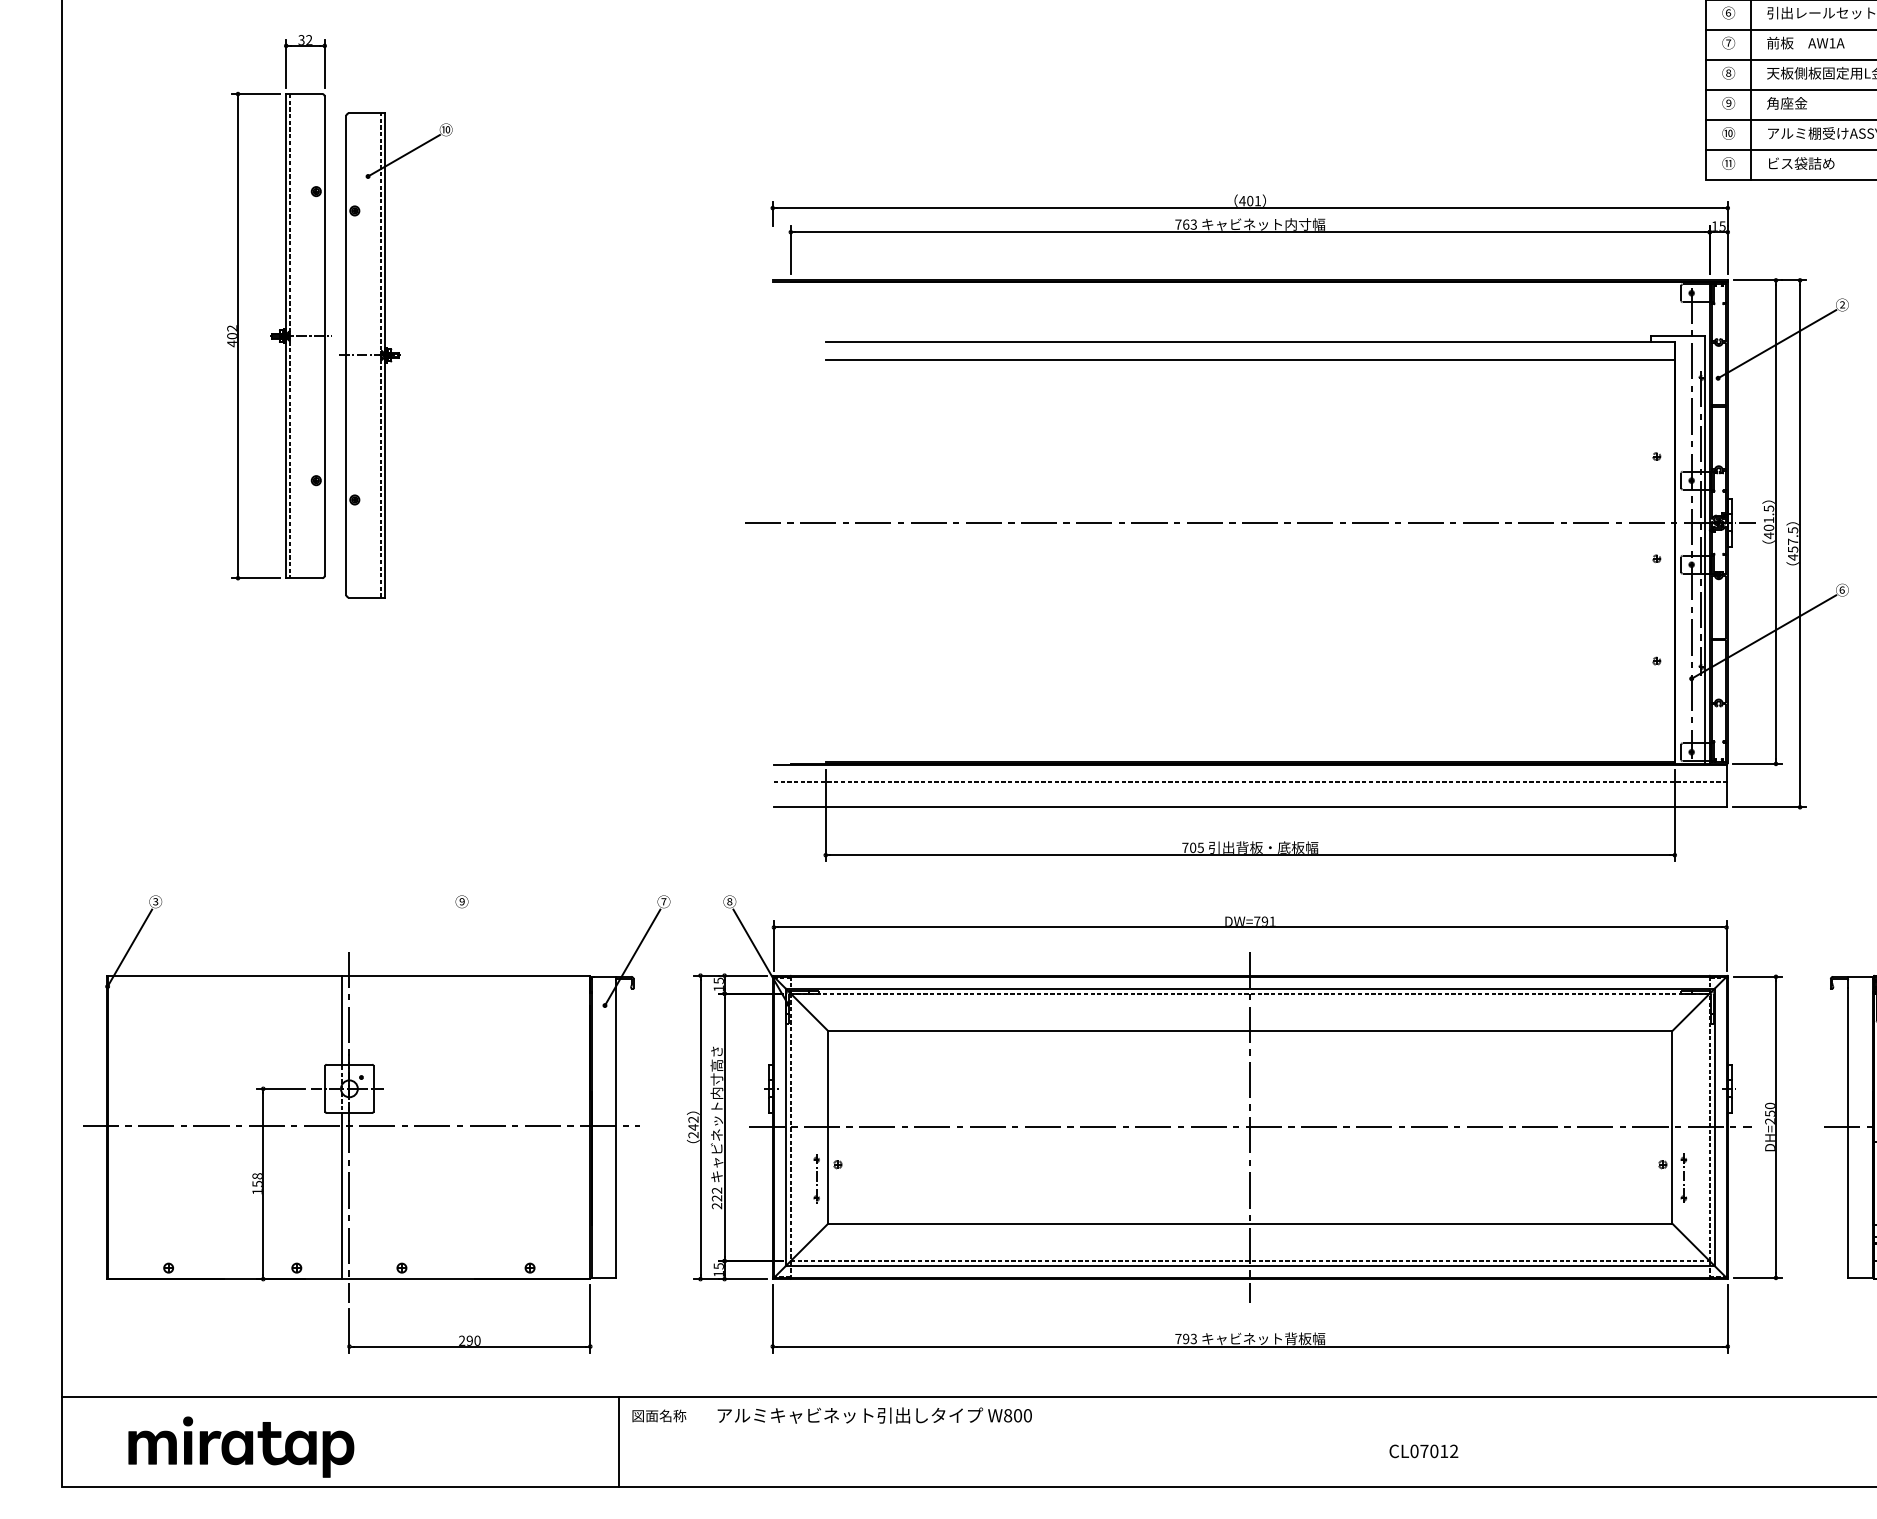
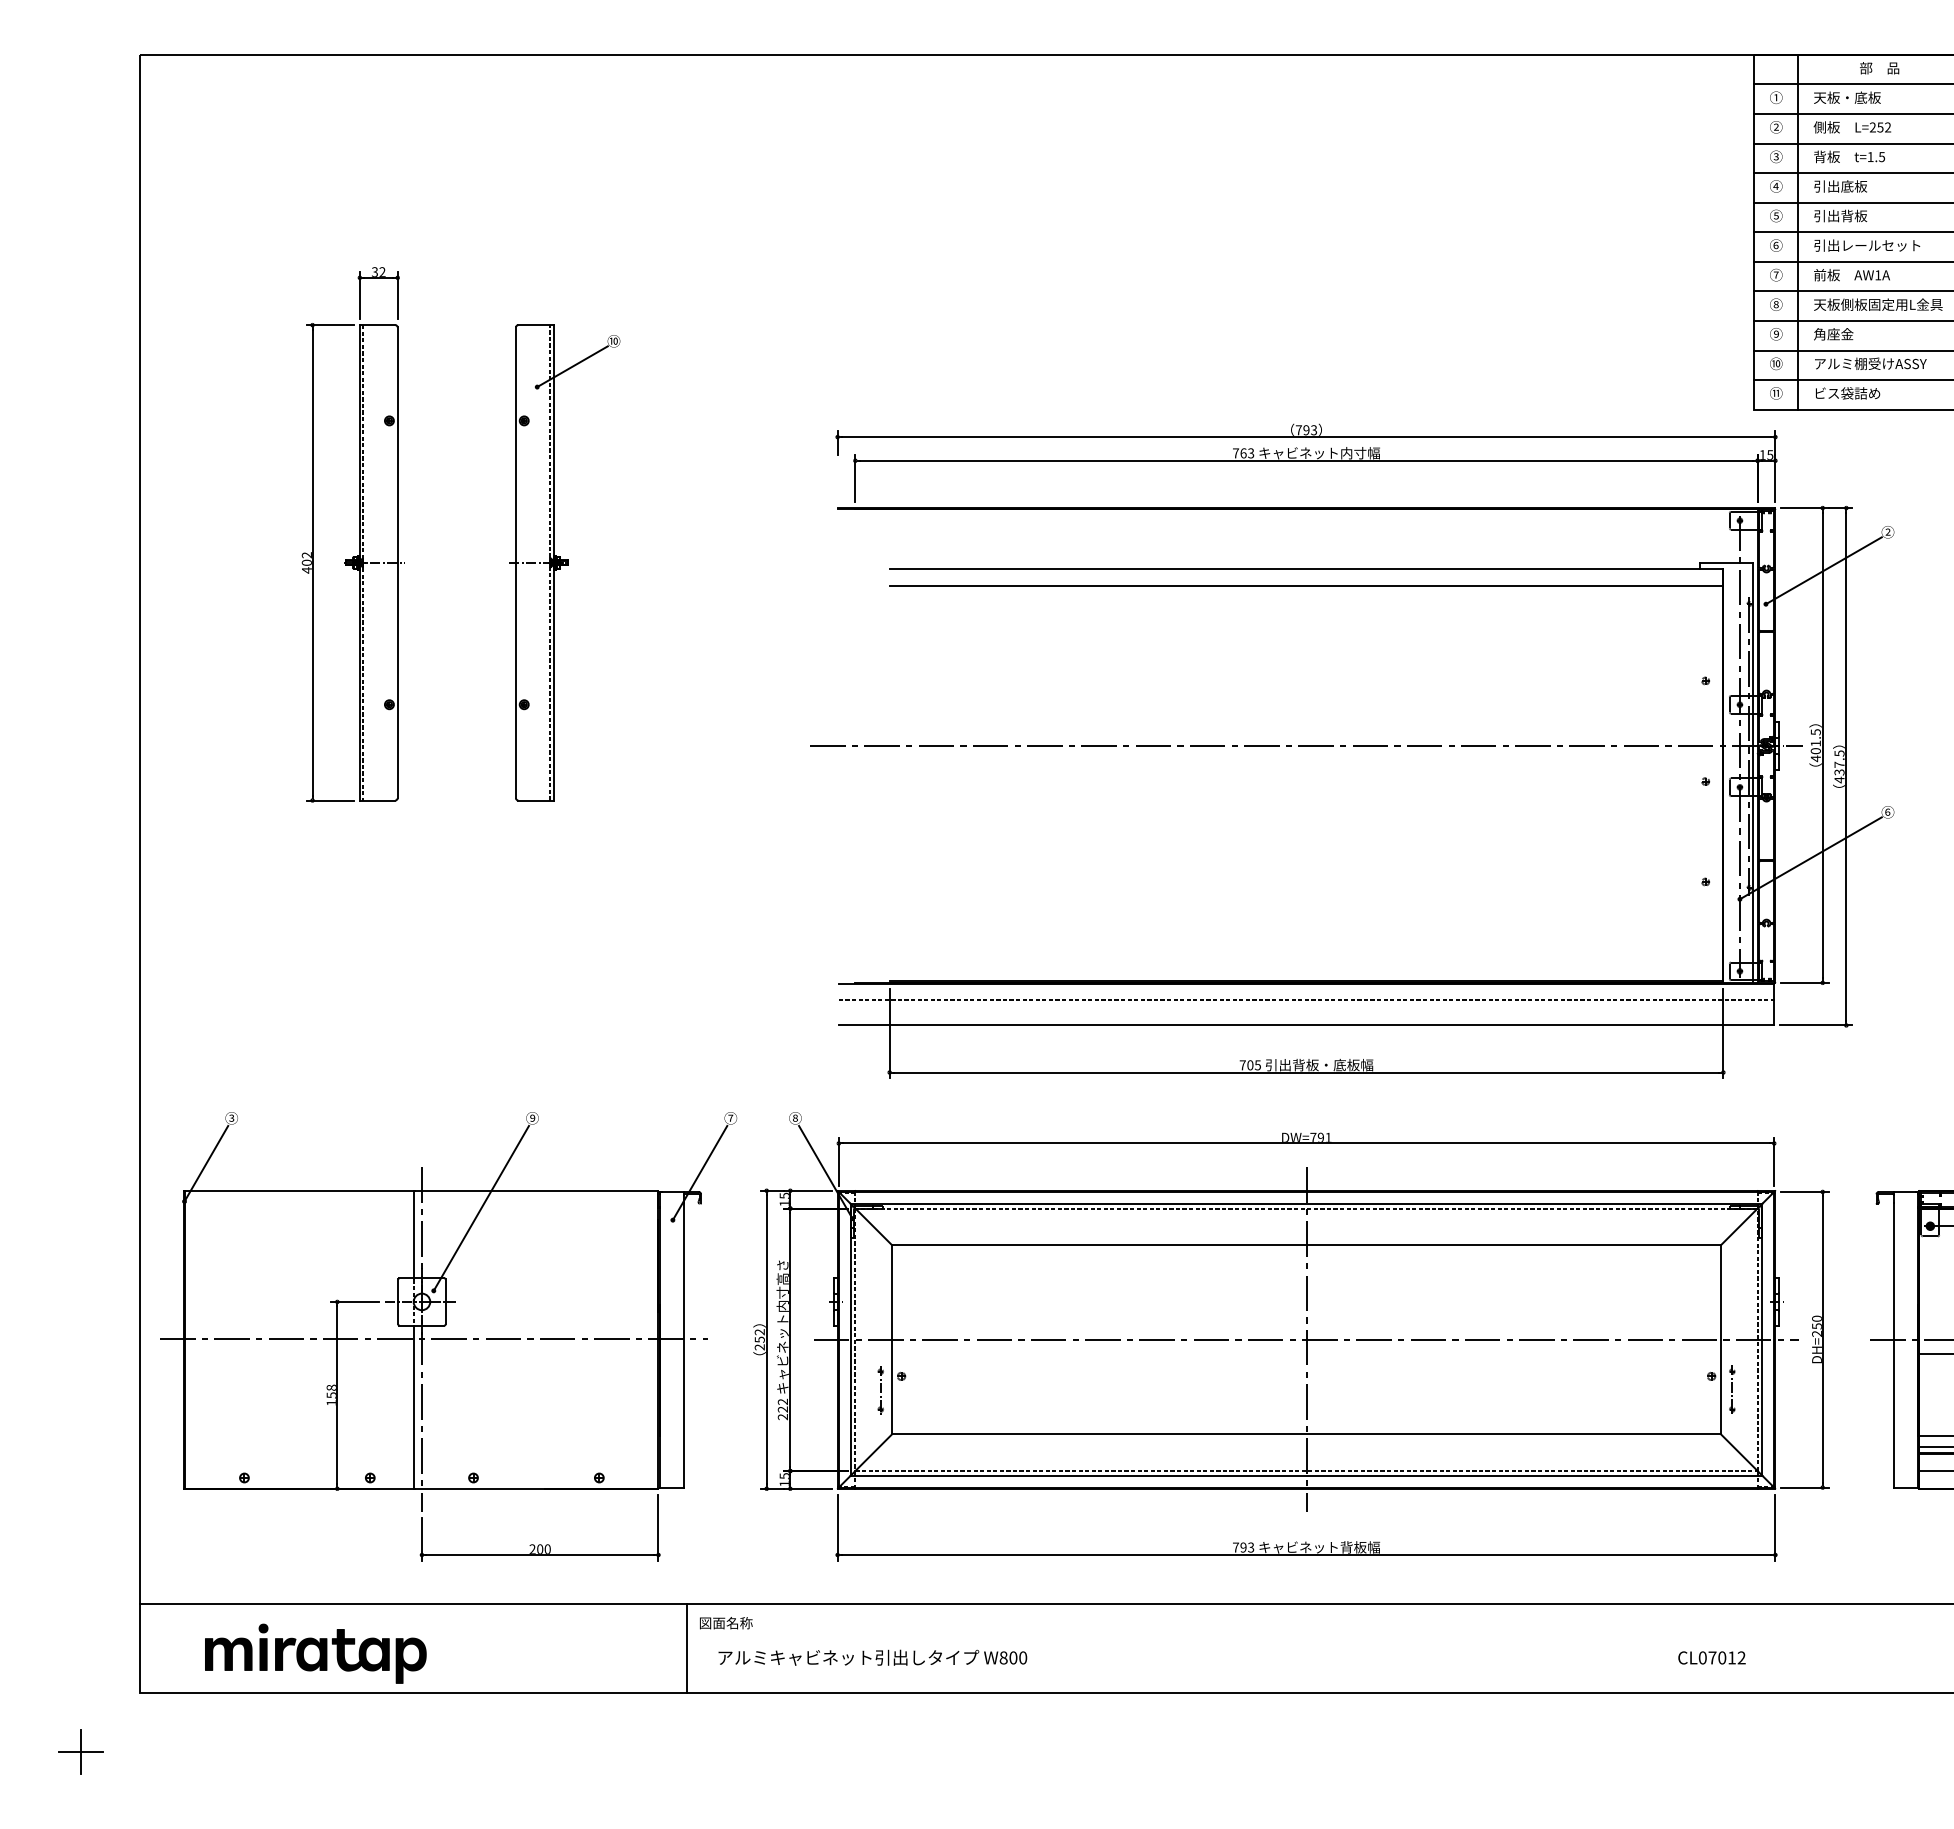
text: (1250, 201) -> (1306, 430), 401 -> 793
part: (395, 355) -> (564, 562), moved
text: (1792, 549) -> (1838, 772), 457.5 -> 437.5
line: (409, 992) -> (480, 1207), added
text: (693, 1127) -> (759, 1339), 242 -> 252
text: (470, 1339) -> (540, 1548), 290 -> 200
text: (874, 1415) -> (872, 1657), moved
text: (1423, 1450) -> (1711, 1657), moved

